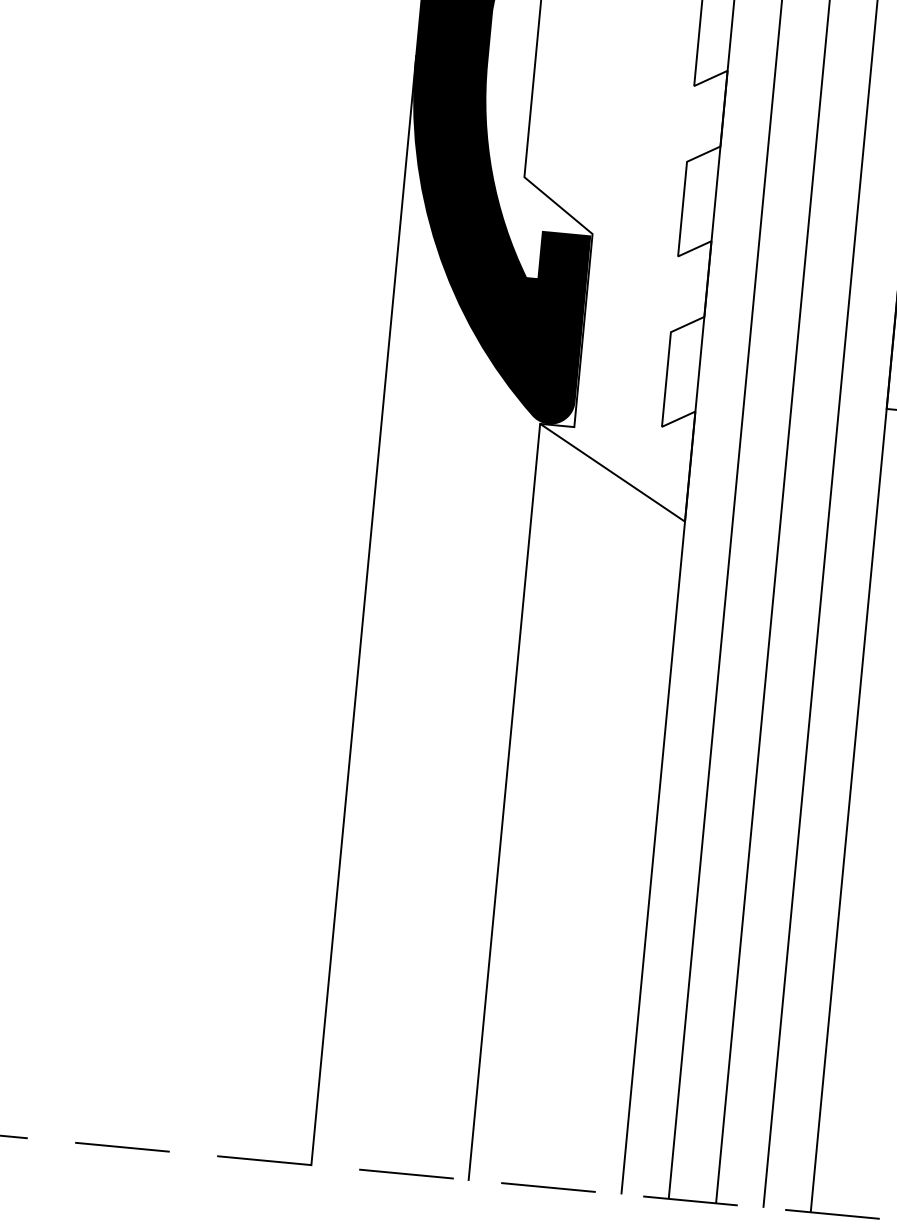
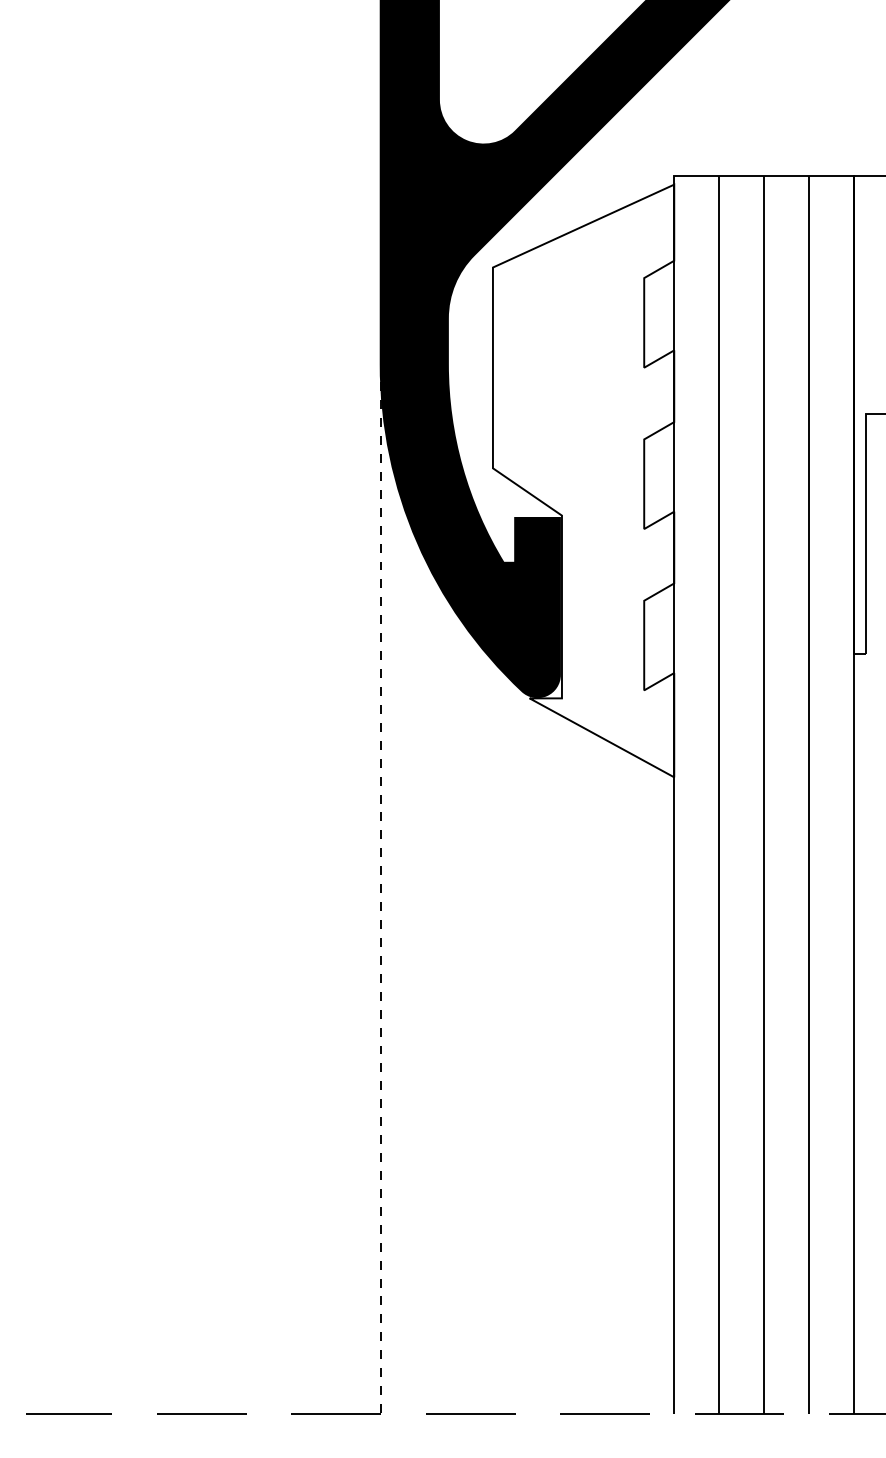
line: (363, 610) -> (380, 889), solid -> dashed
line: (504, 802) -> (529, 1056), removed

